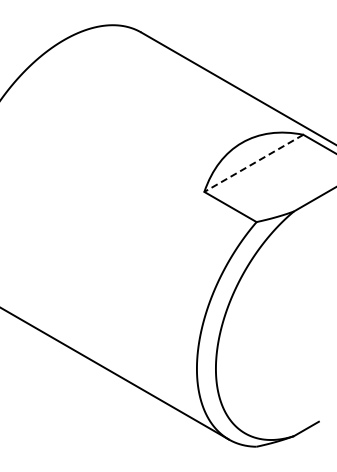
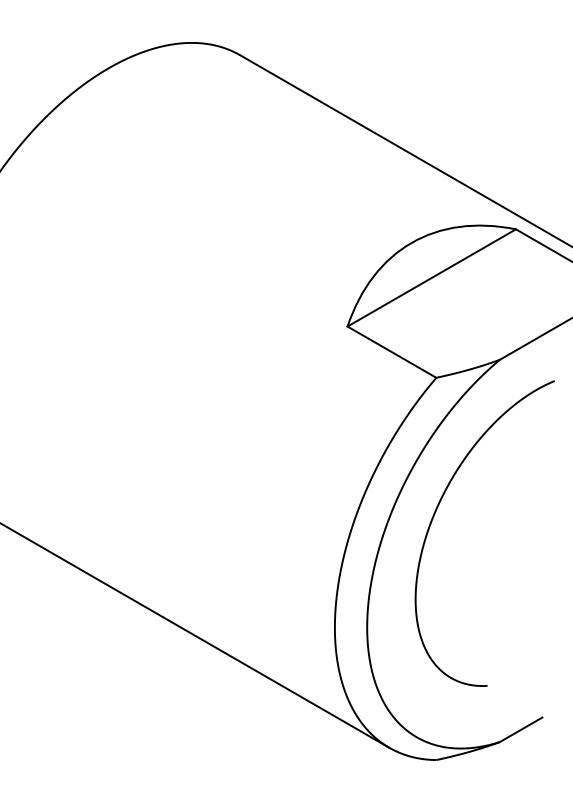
line: (253, 163) -> (431, 278), dashed -> solid
curve: (257, 300) -> (437, 511), added

